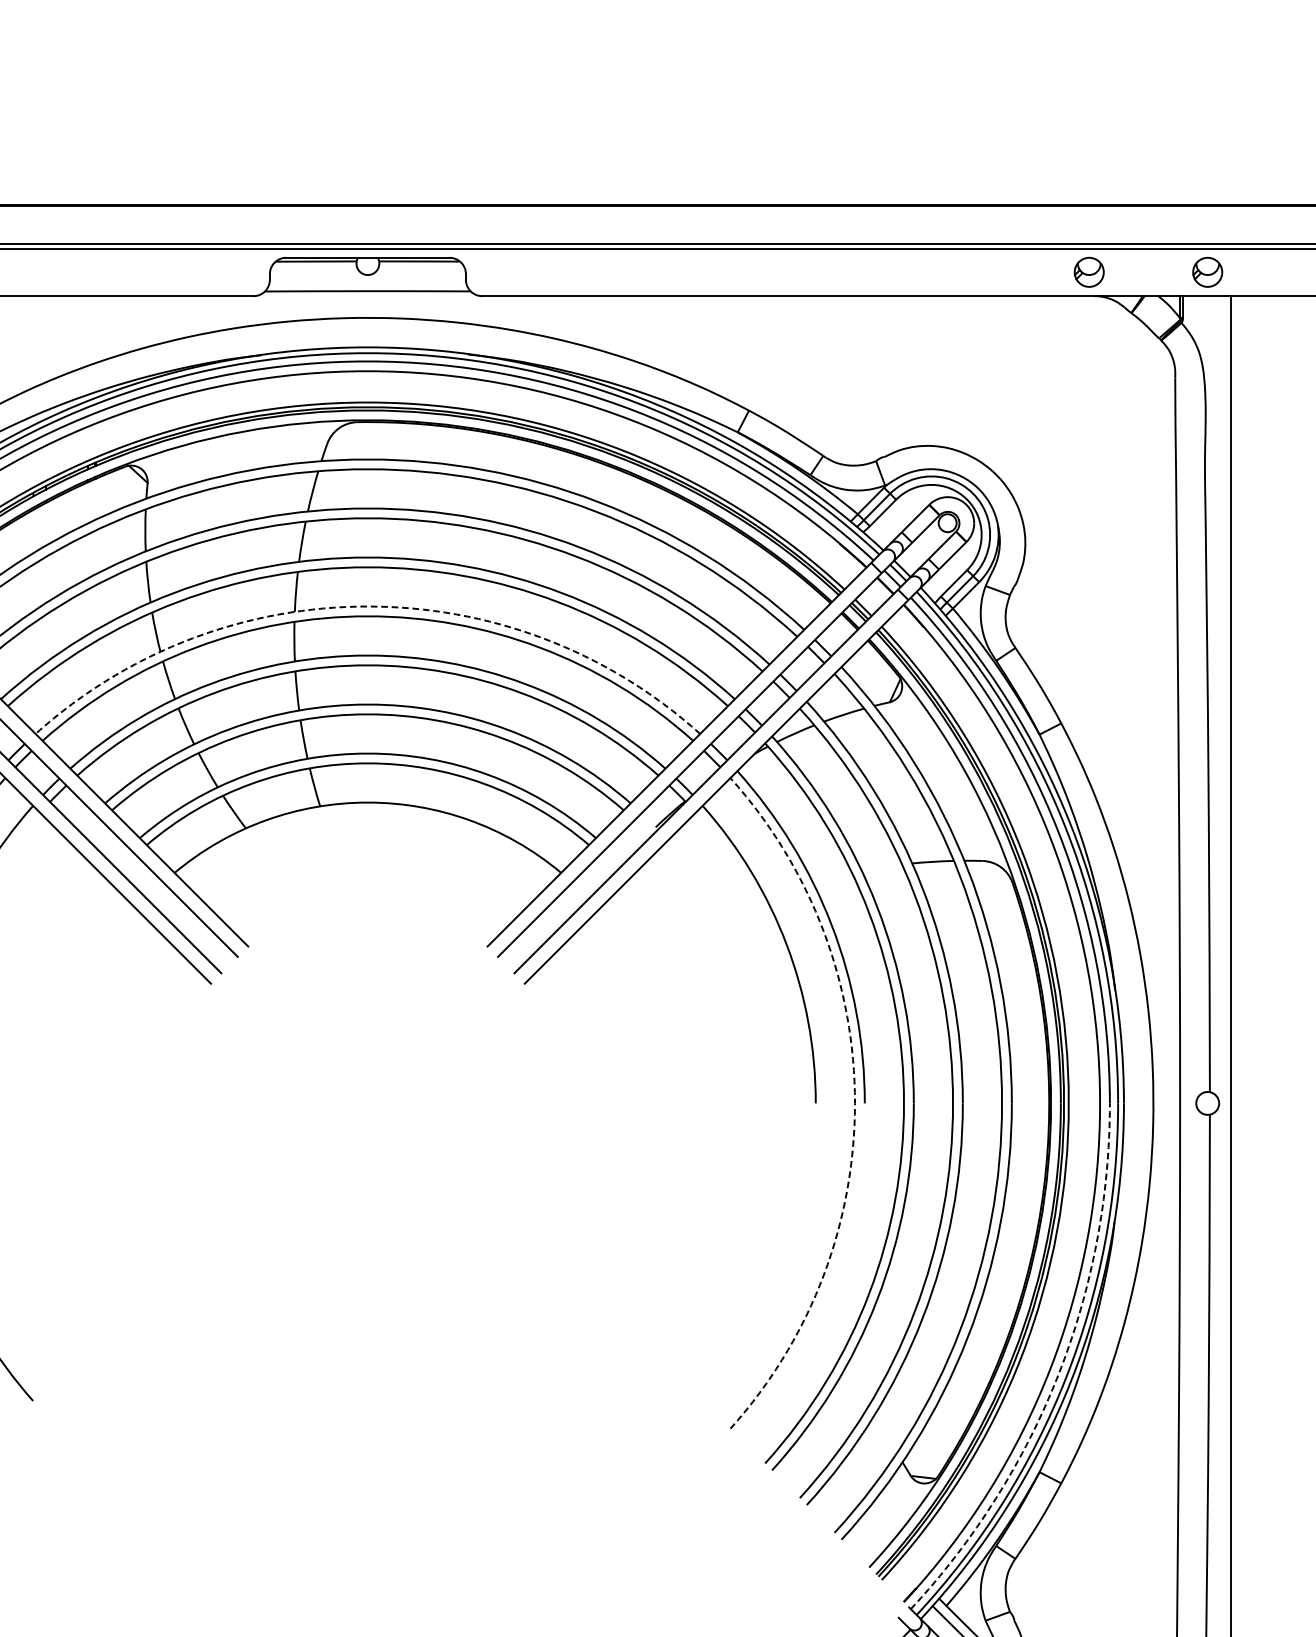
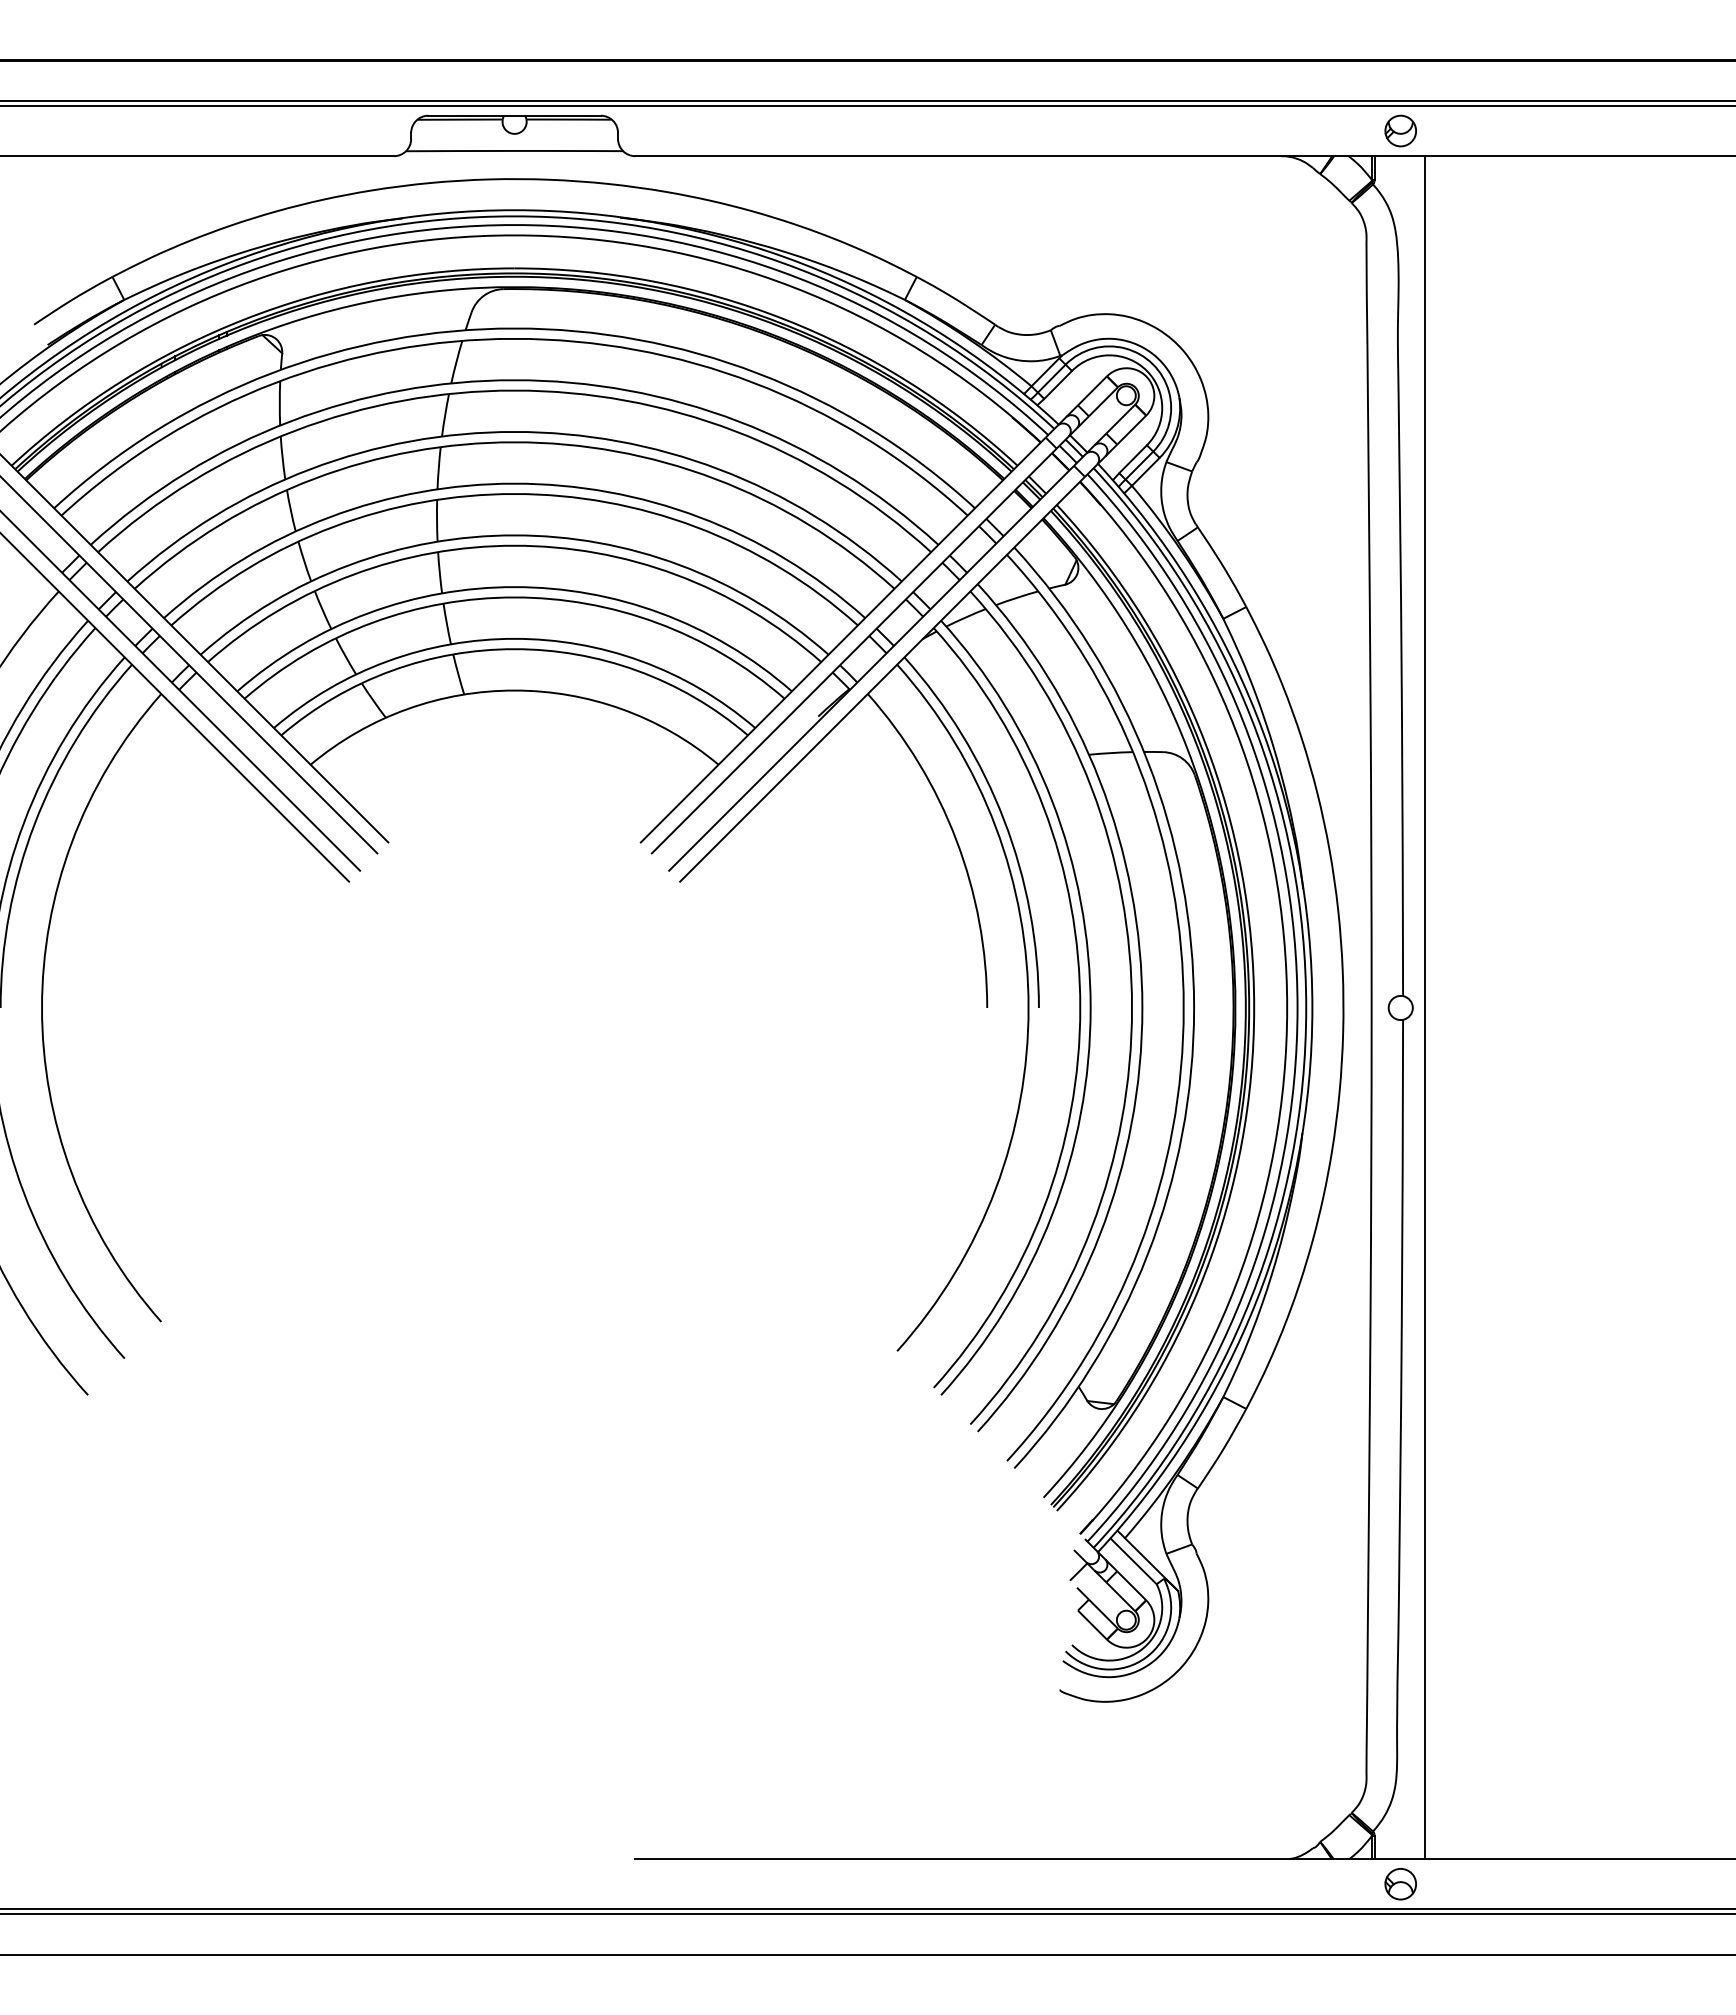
part: (1089, 271) -> (1275, 130), removed
arc: (367, 606) -> (514, 483), dashed -> solid
arc: (854, 1102) -> (1028, 1007), dashed -> solid
arc: (1058, 1374) -> (1243, 1294), dashed -> solid

